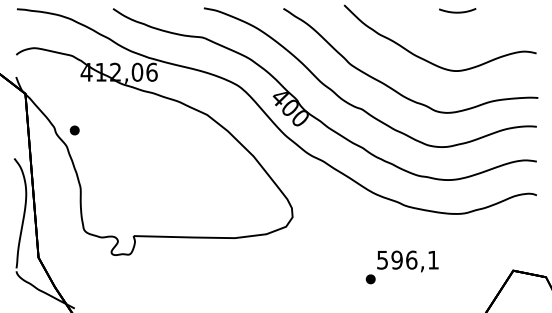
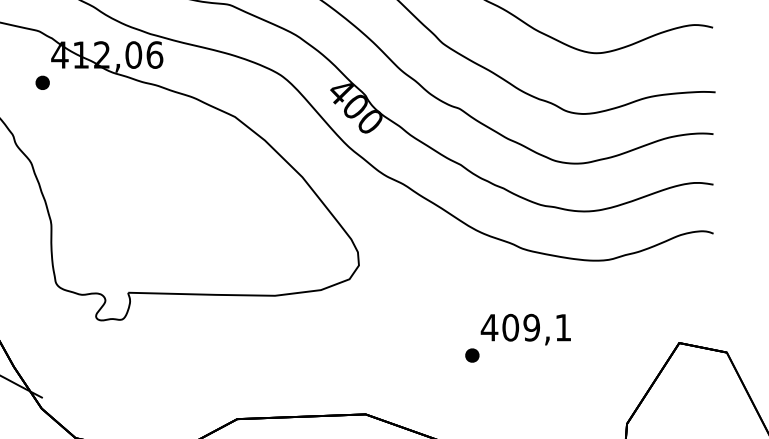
part: (74, 130) -> (42, 82), moved
text: (396, 259) -> (509, 326), 596,1 -> 409,1

